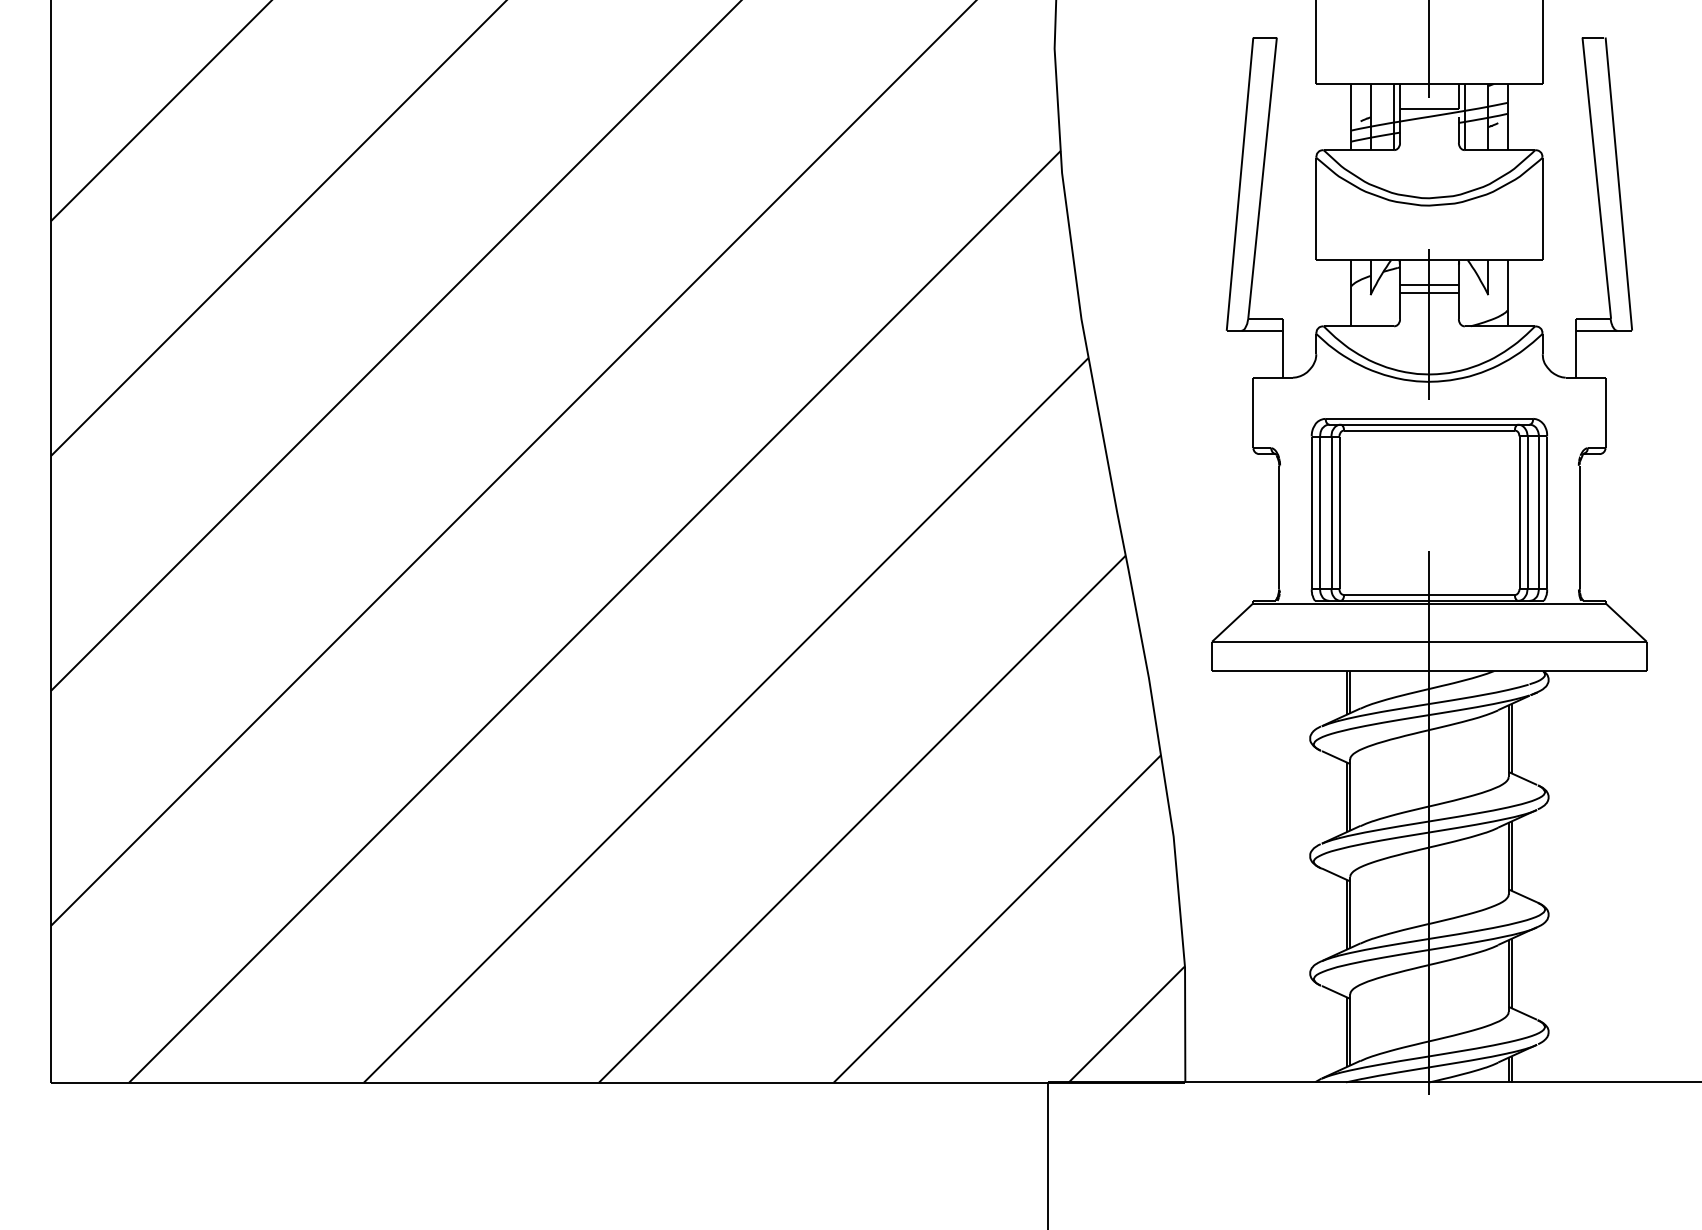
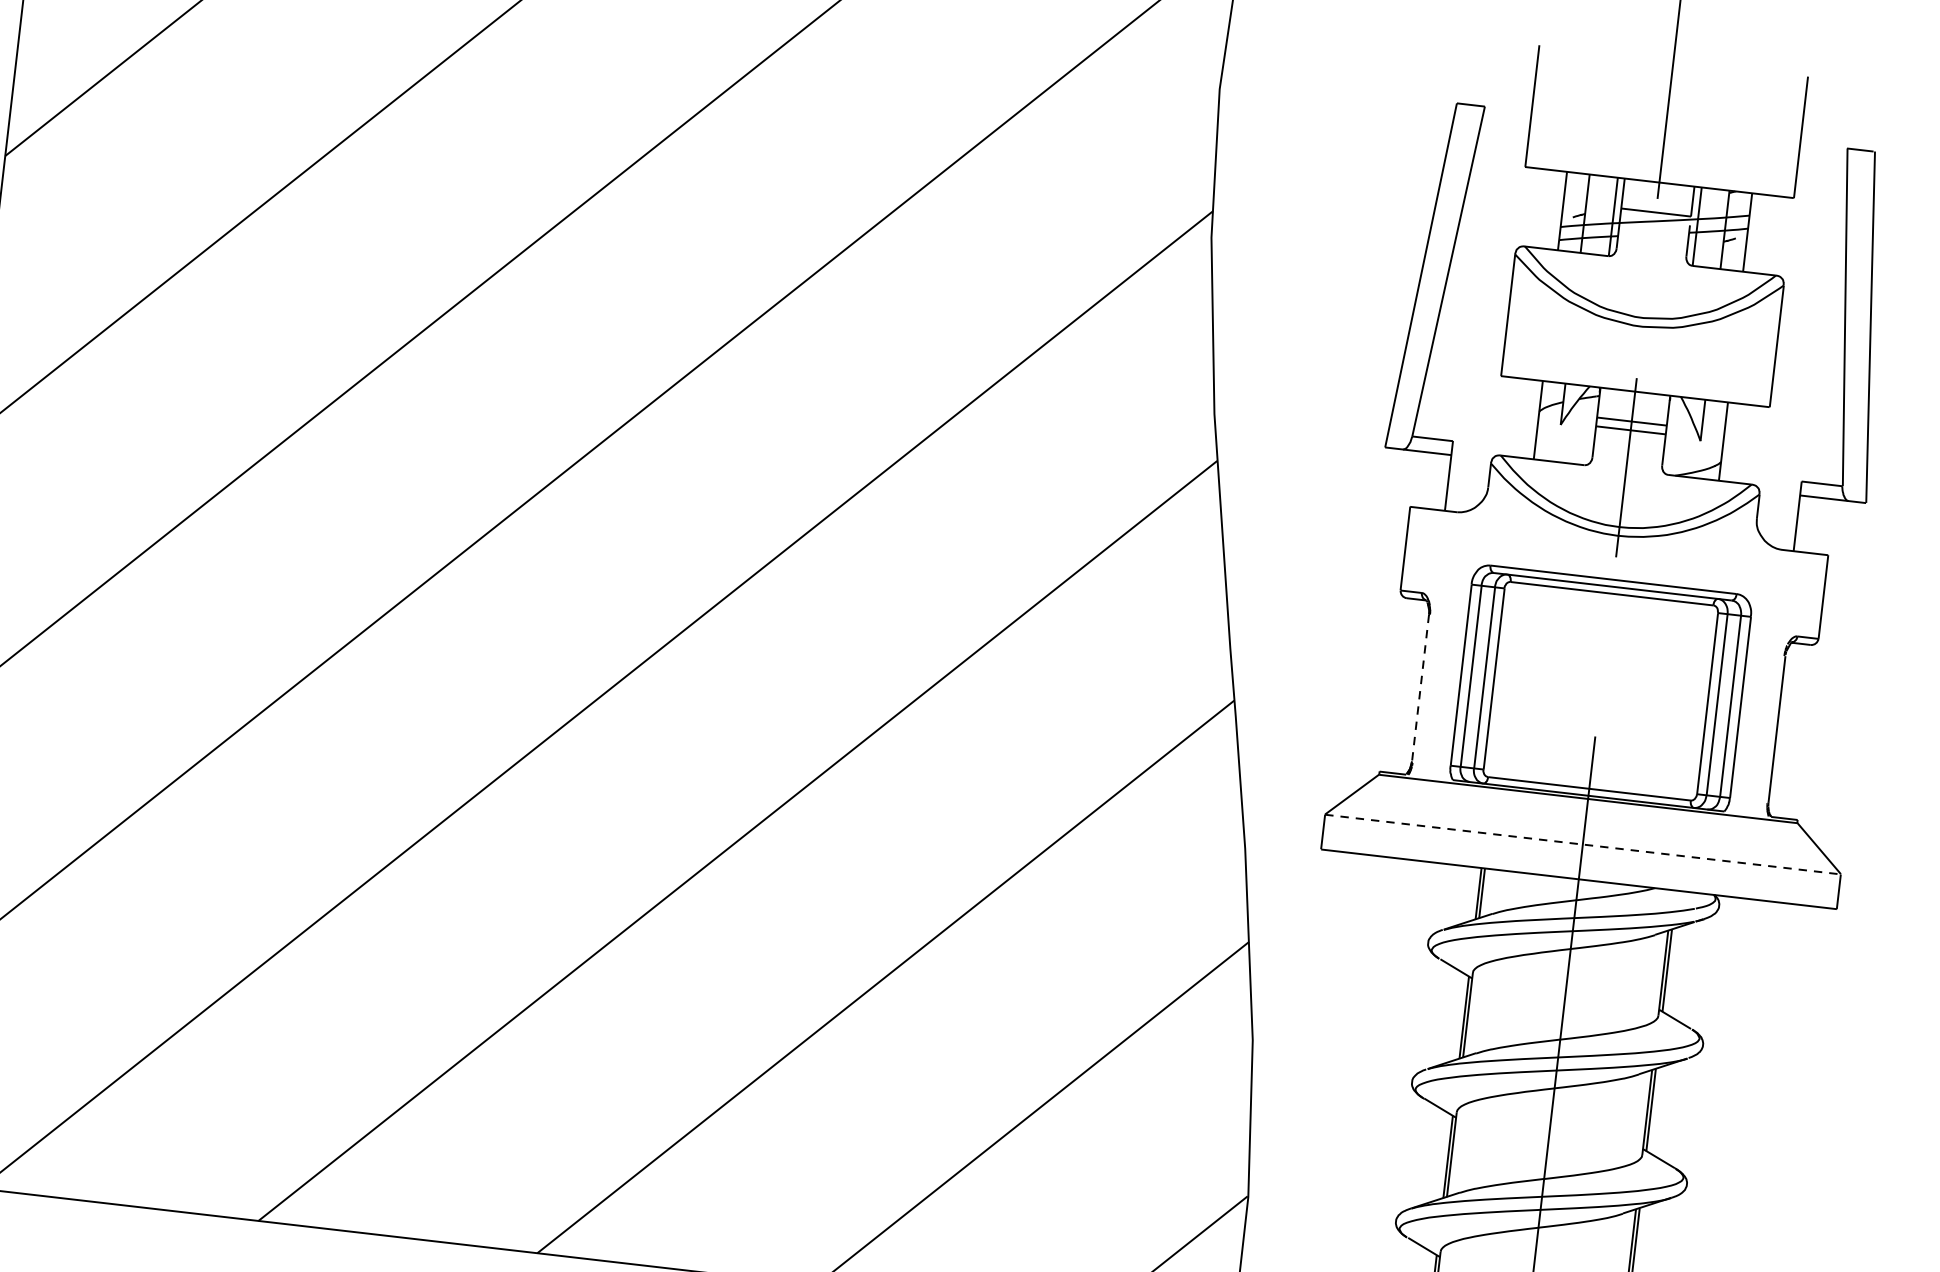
line: (1279, 527) -> (1420, 688), solid -> dashed
line: (1429, 642) -> (1582, 845), solid -> dashed

